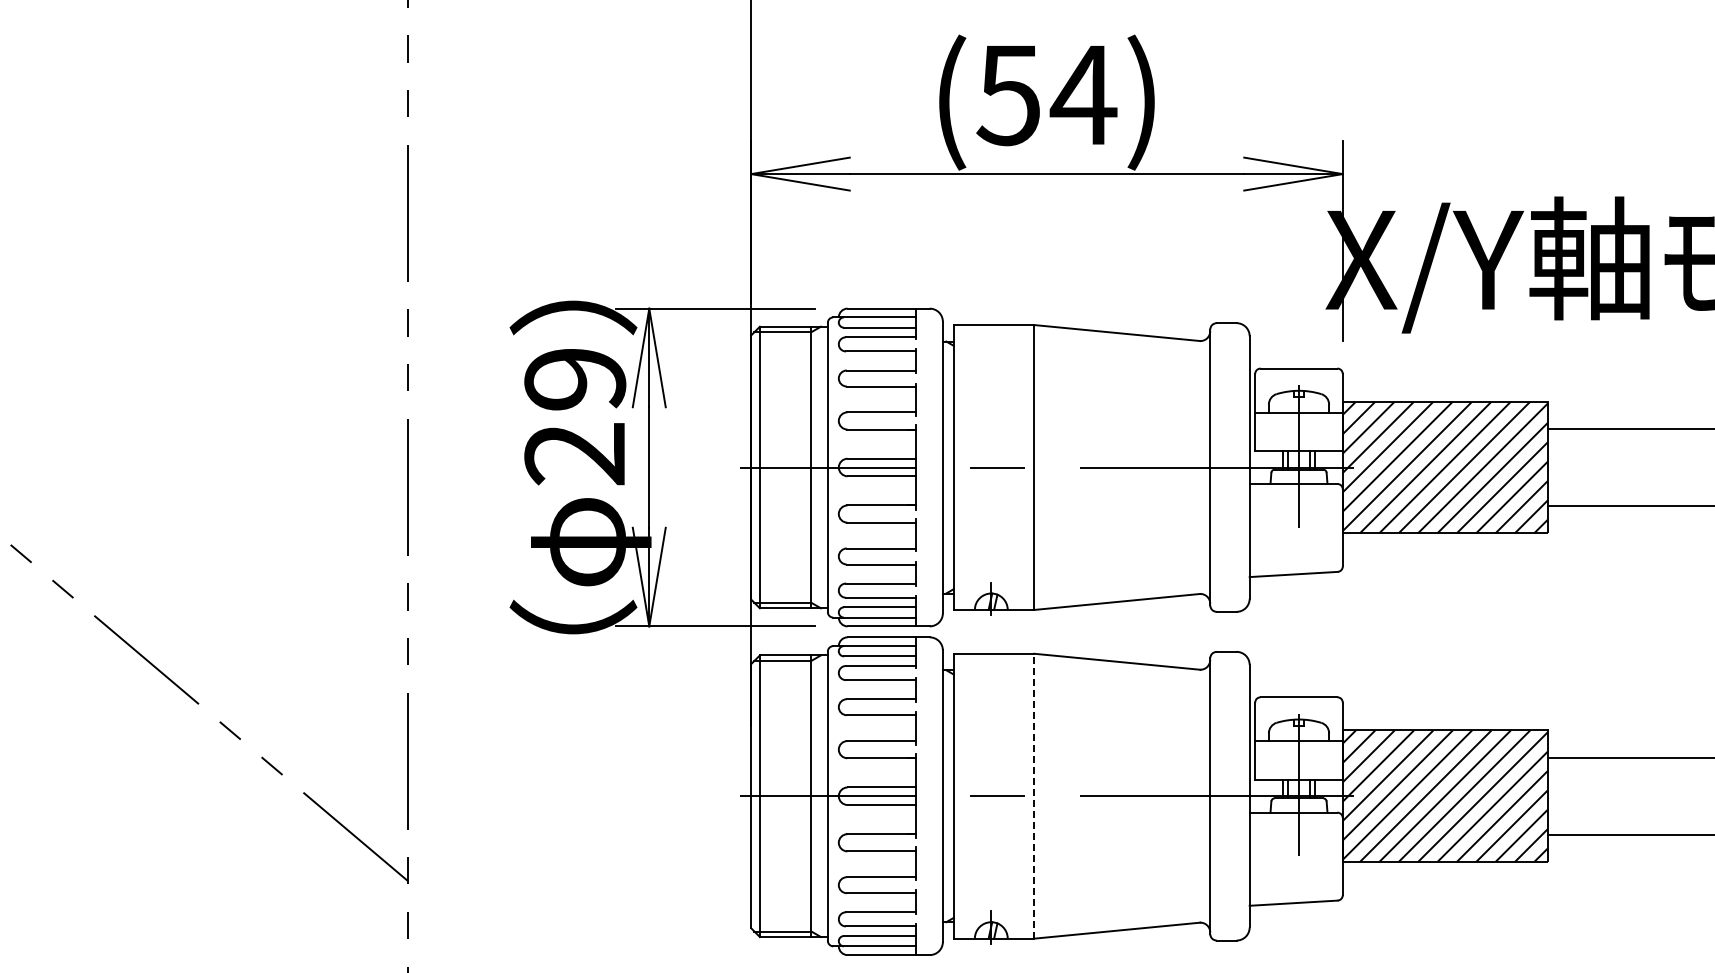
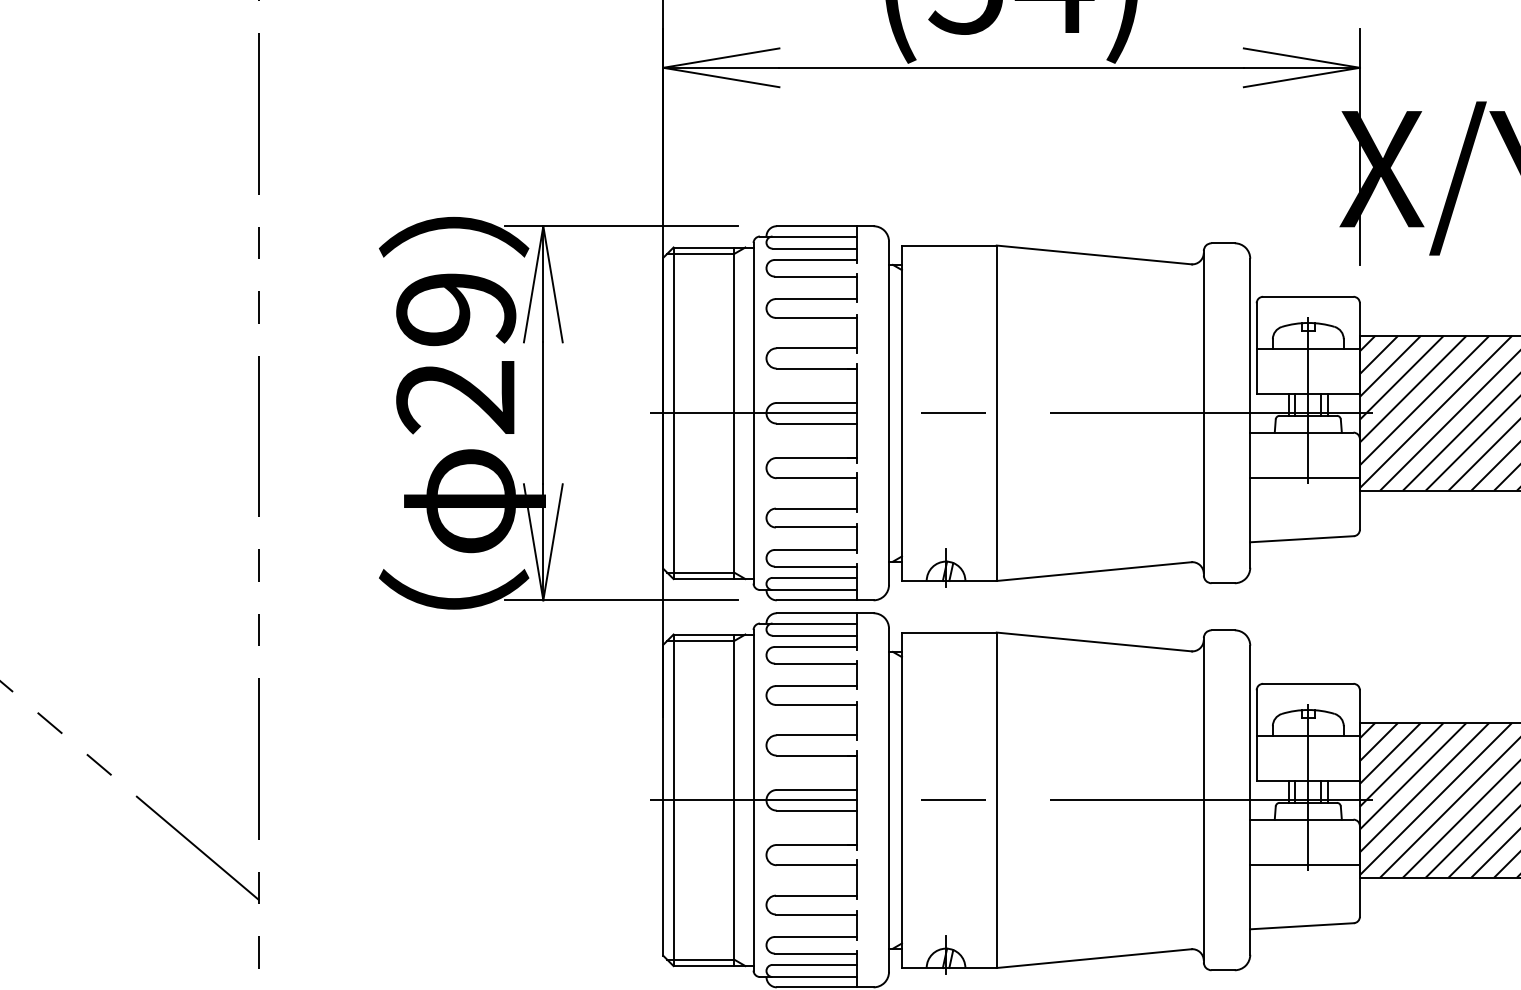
line: (1295, 522) -> (1304, 478), added
line: (1034, 795) -> (996, 799), dashed -> solid
line: (1295, 851) -> (1304, 865), added

